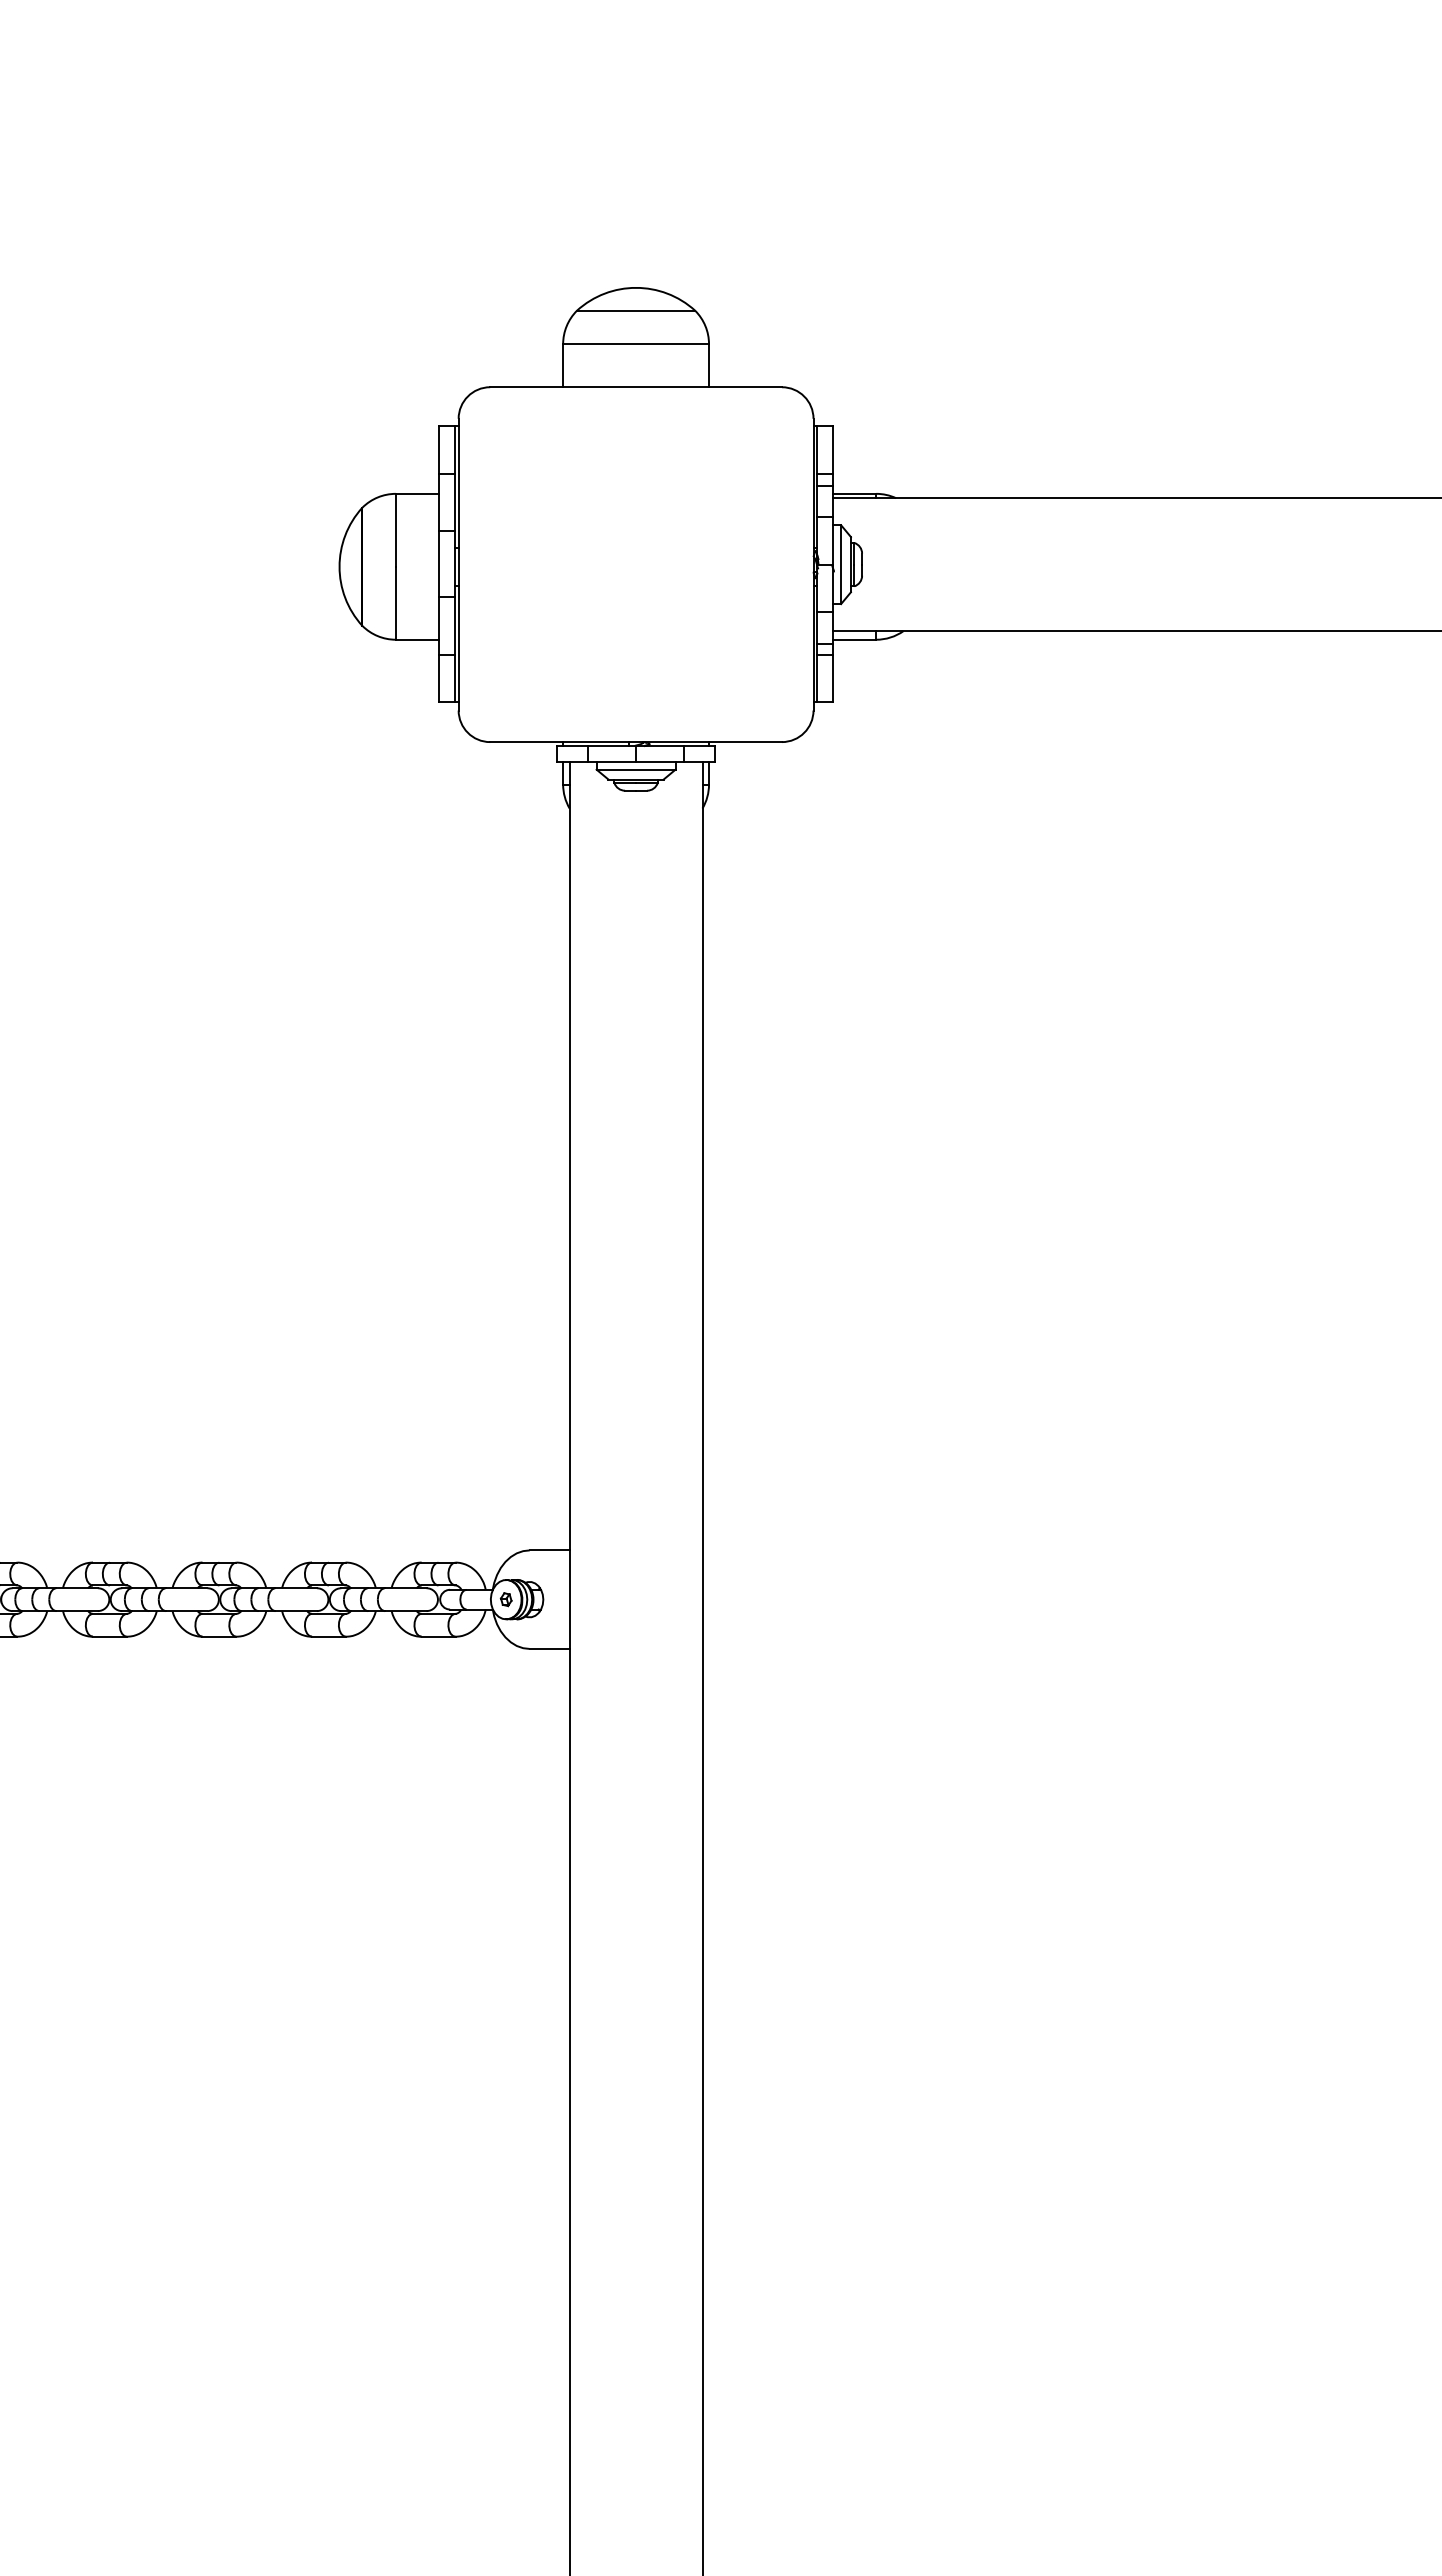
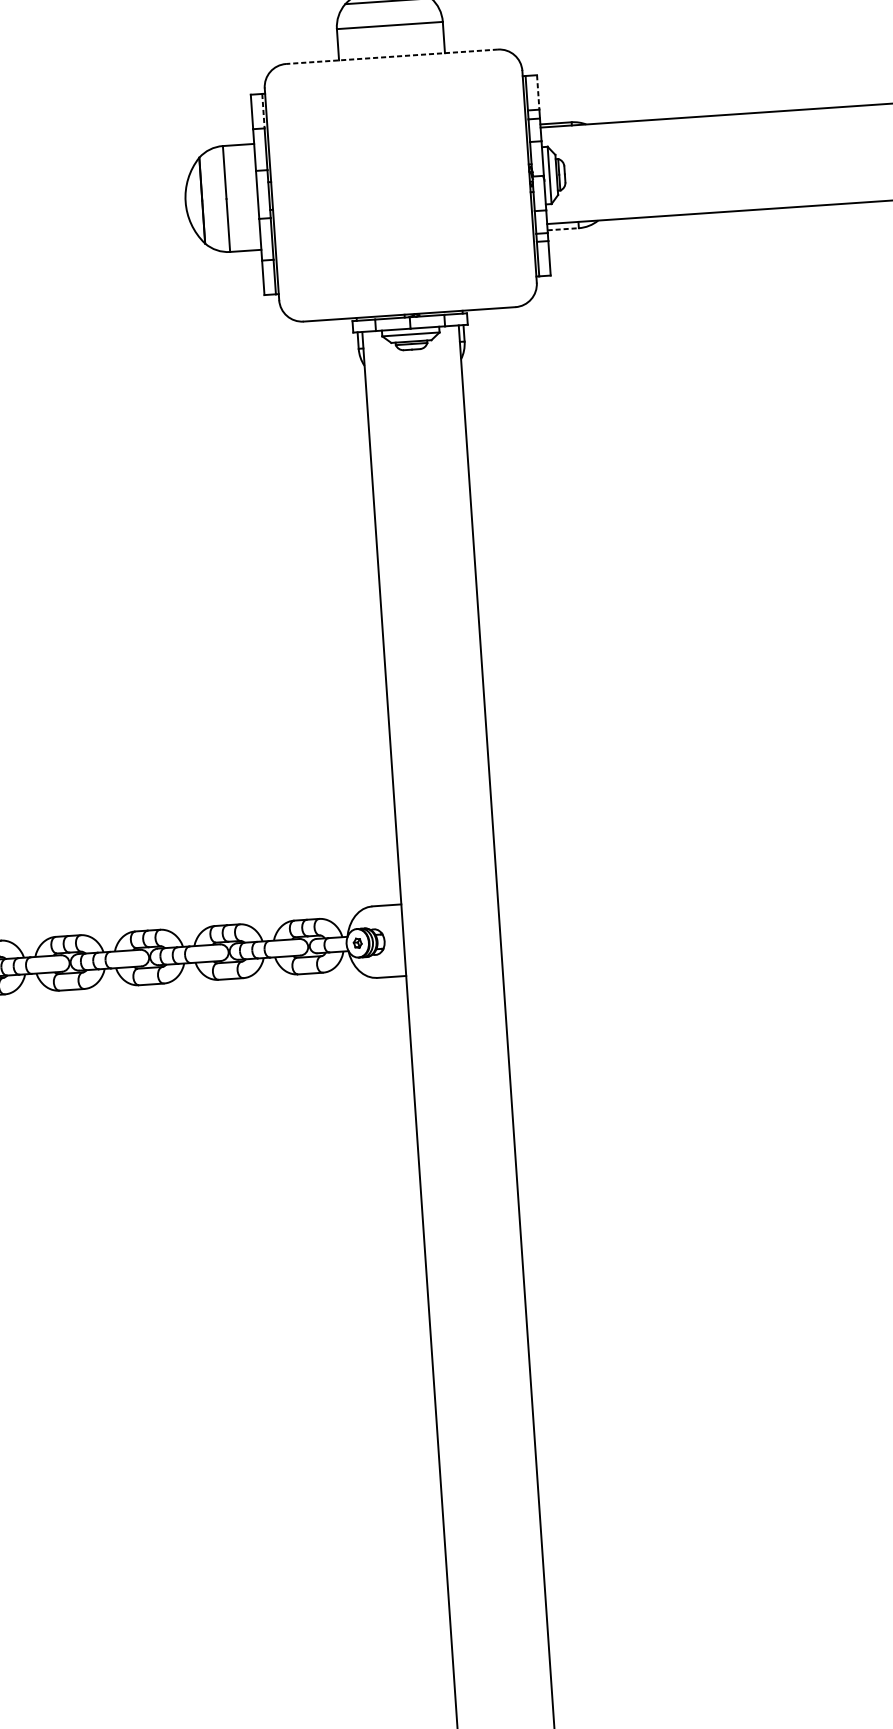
line: (636, 387) -> (392, 56), solid -> dashed
line: (454, 449) -> (263, 110), solid -> dashed
line: (833, 449) -> (538, 92), solid -> dashed
line: (854, 639) -> (563, 229), solid -> dashed

